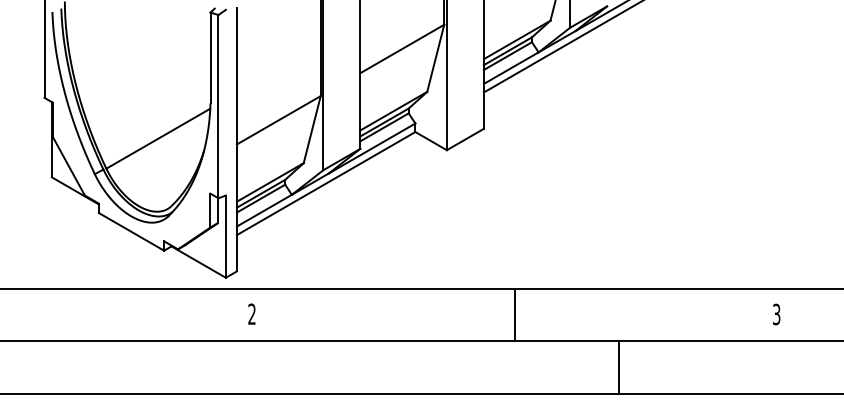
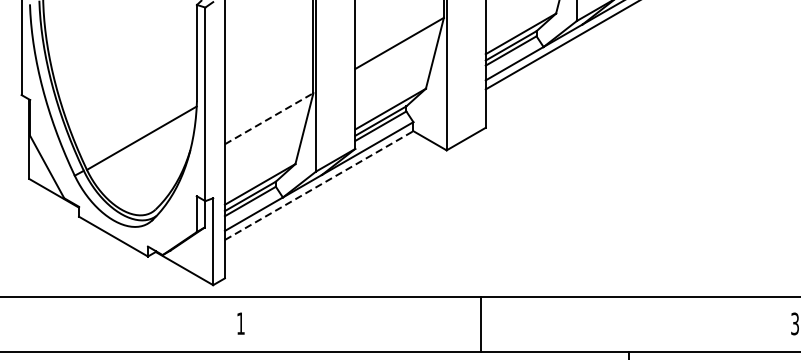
line: (279, 120) -> (269, 118), solid -> dashed
line: (326, 183) -> (319, 185), solid -> dashed
text: (251, 313) -> (240, 322), 2 -> 1
line: (514, 315) -> (481, 324), moved

